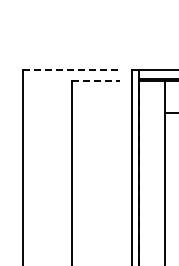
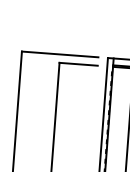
line: (72, 70) -> (60, 54), dashed -> solid
line: (96, 80) -> (79, 64), dashed -> solid

